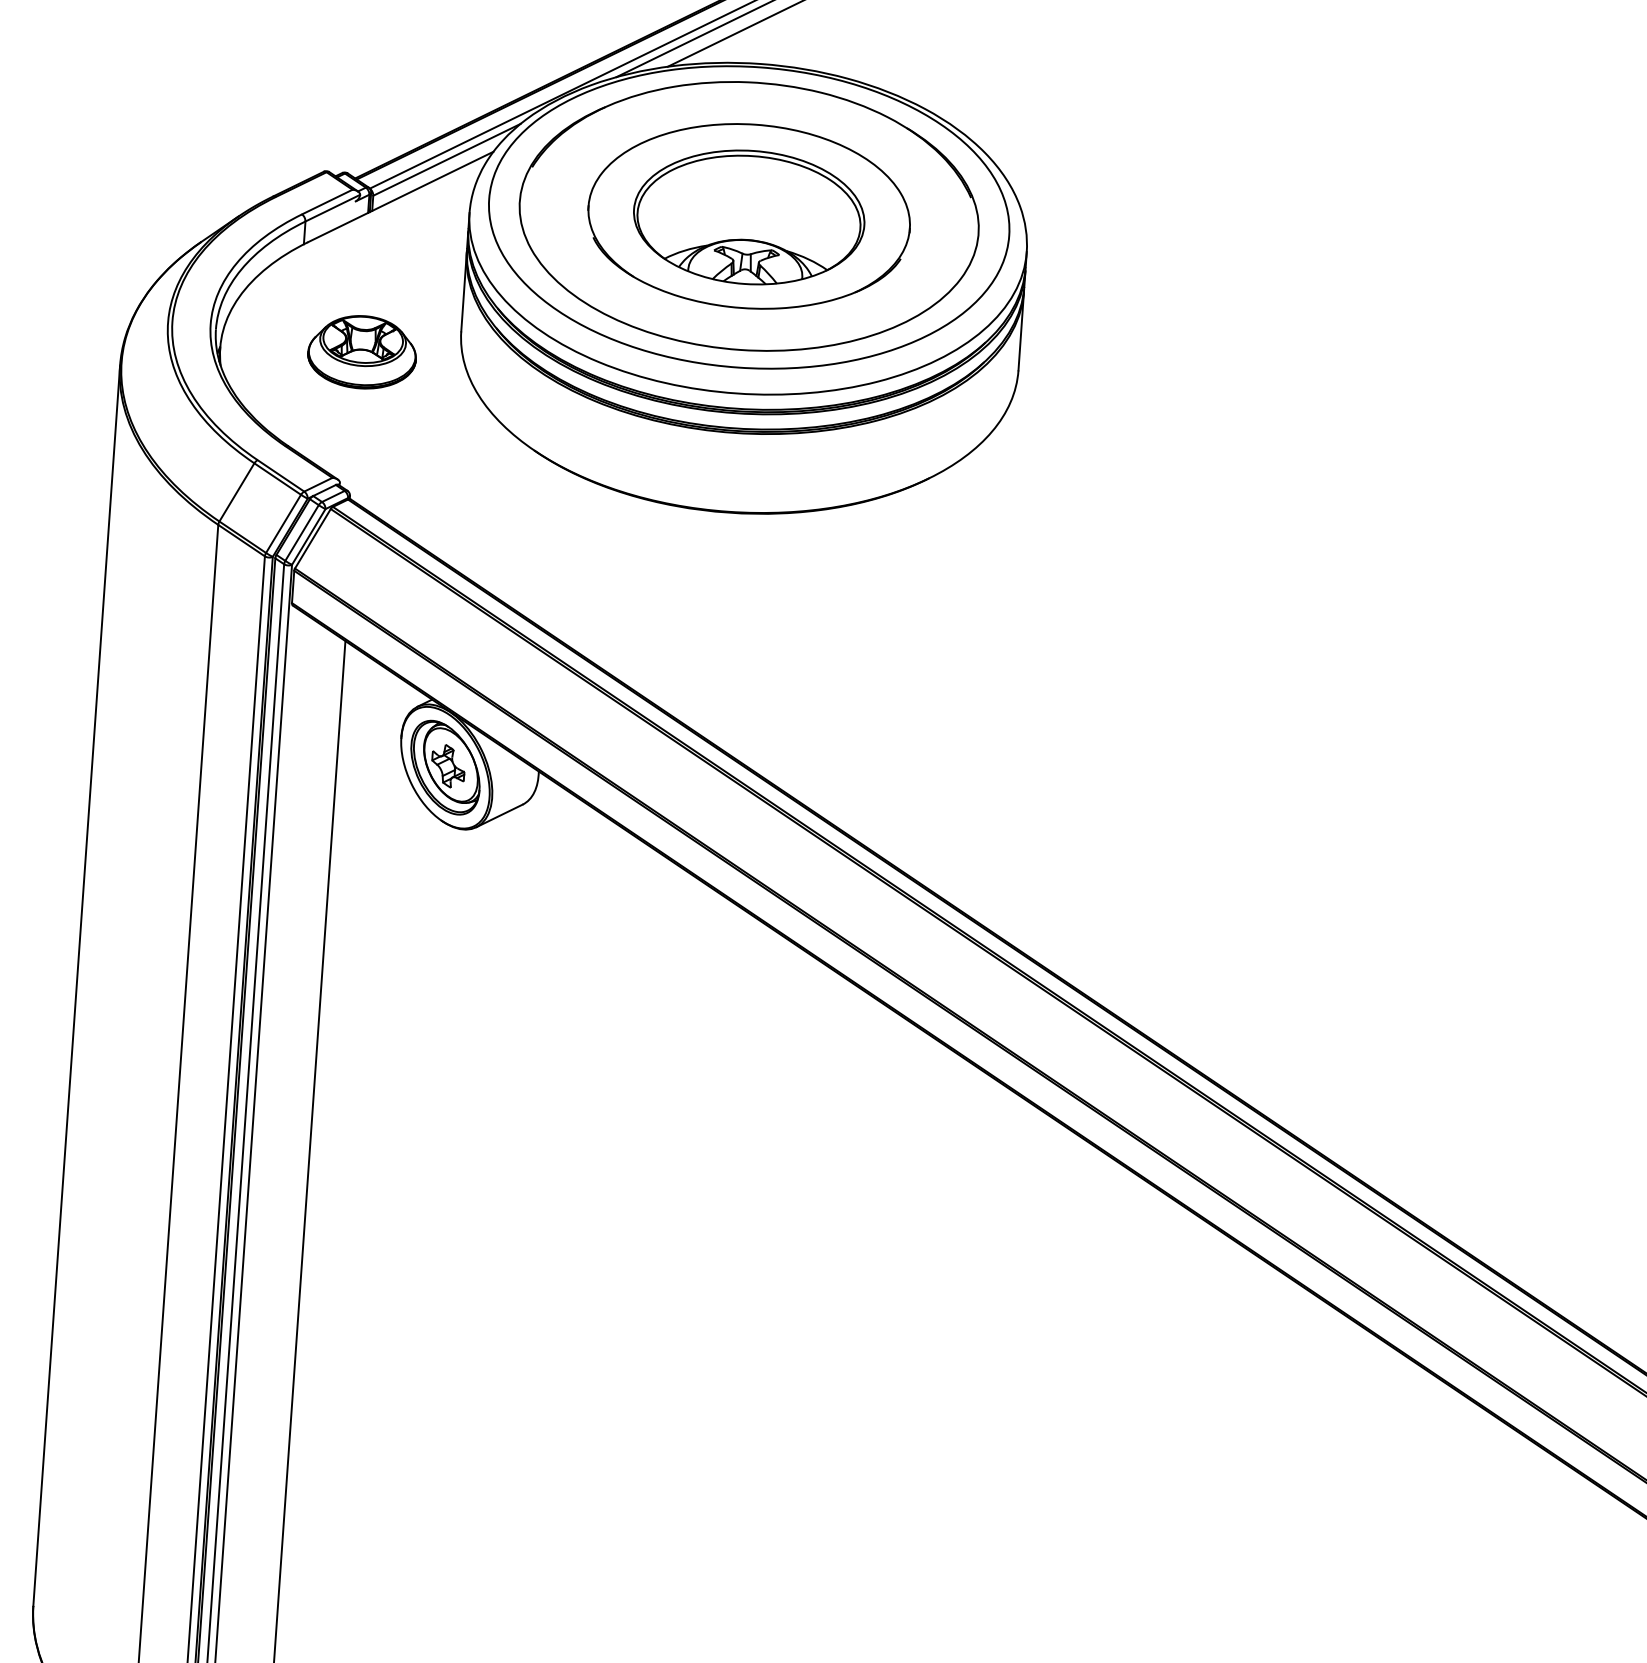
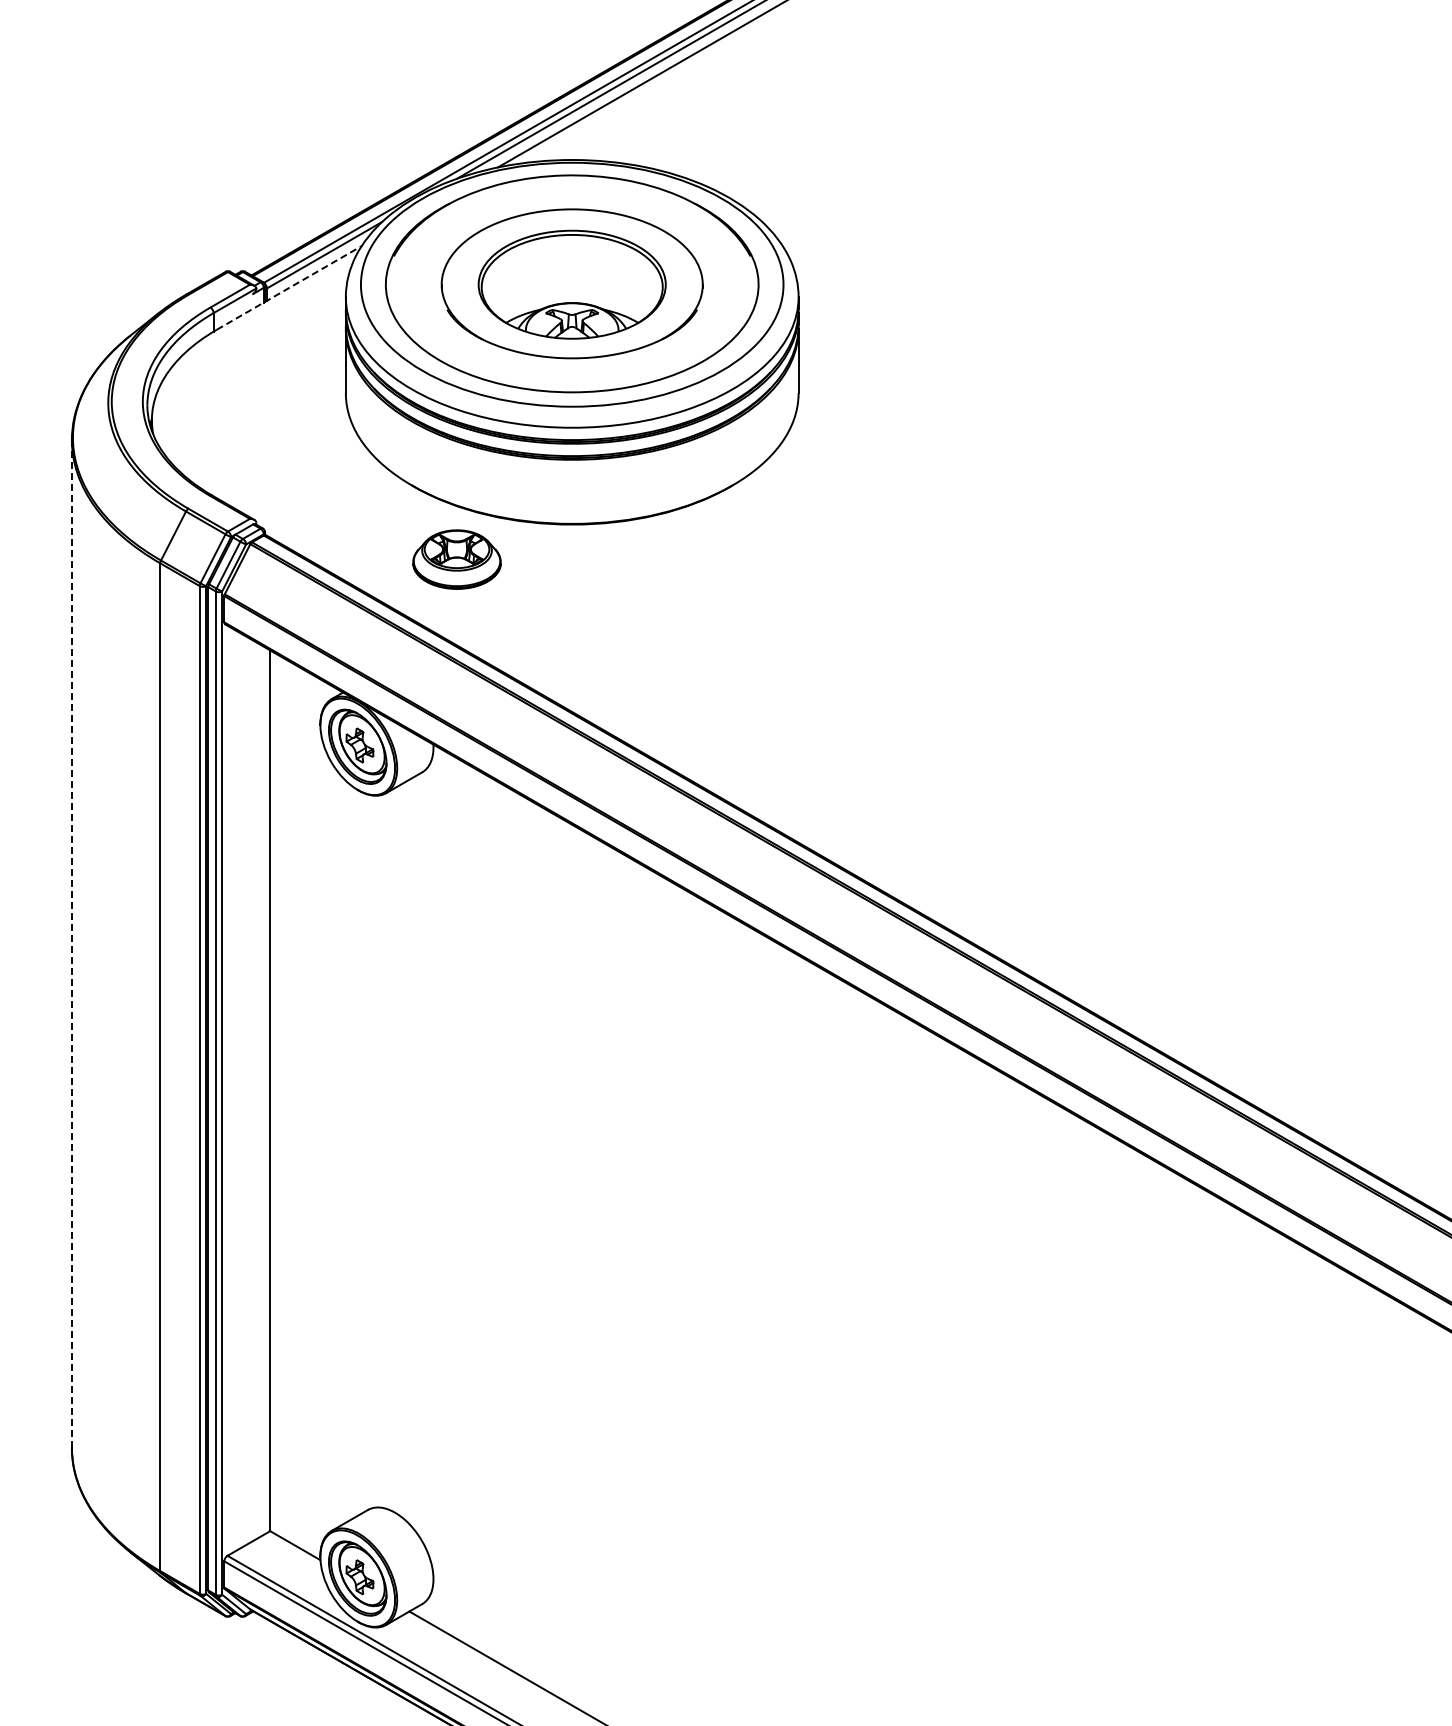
line: (401, 196) -> (289, 287), solid -> dashed
part: (361, 352) -> (456, 559), moved
line: (76, 986) -> (71, 944), solid -> dashed

